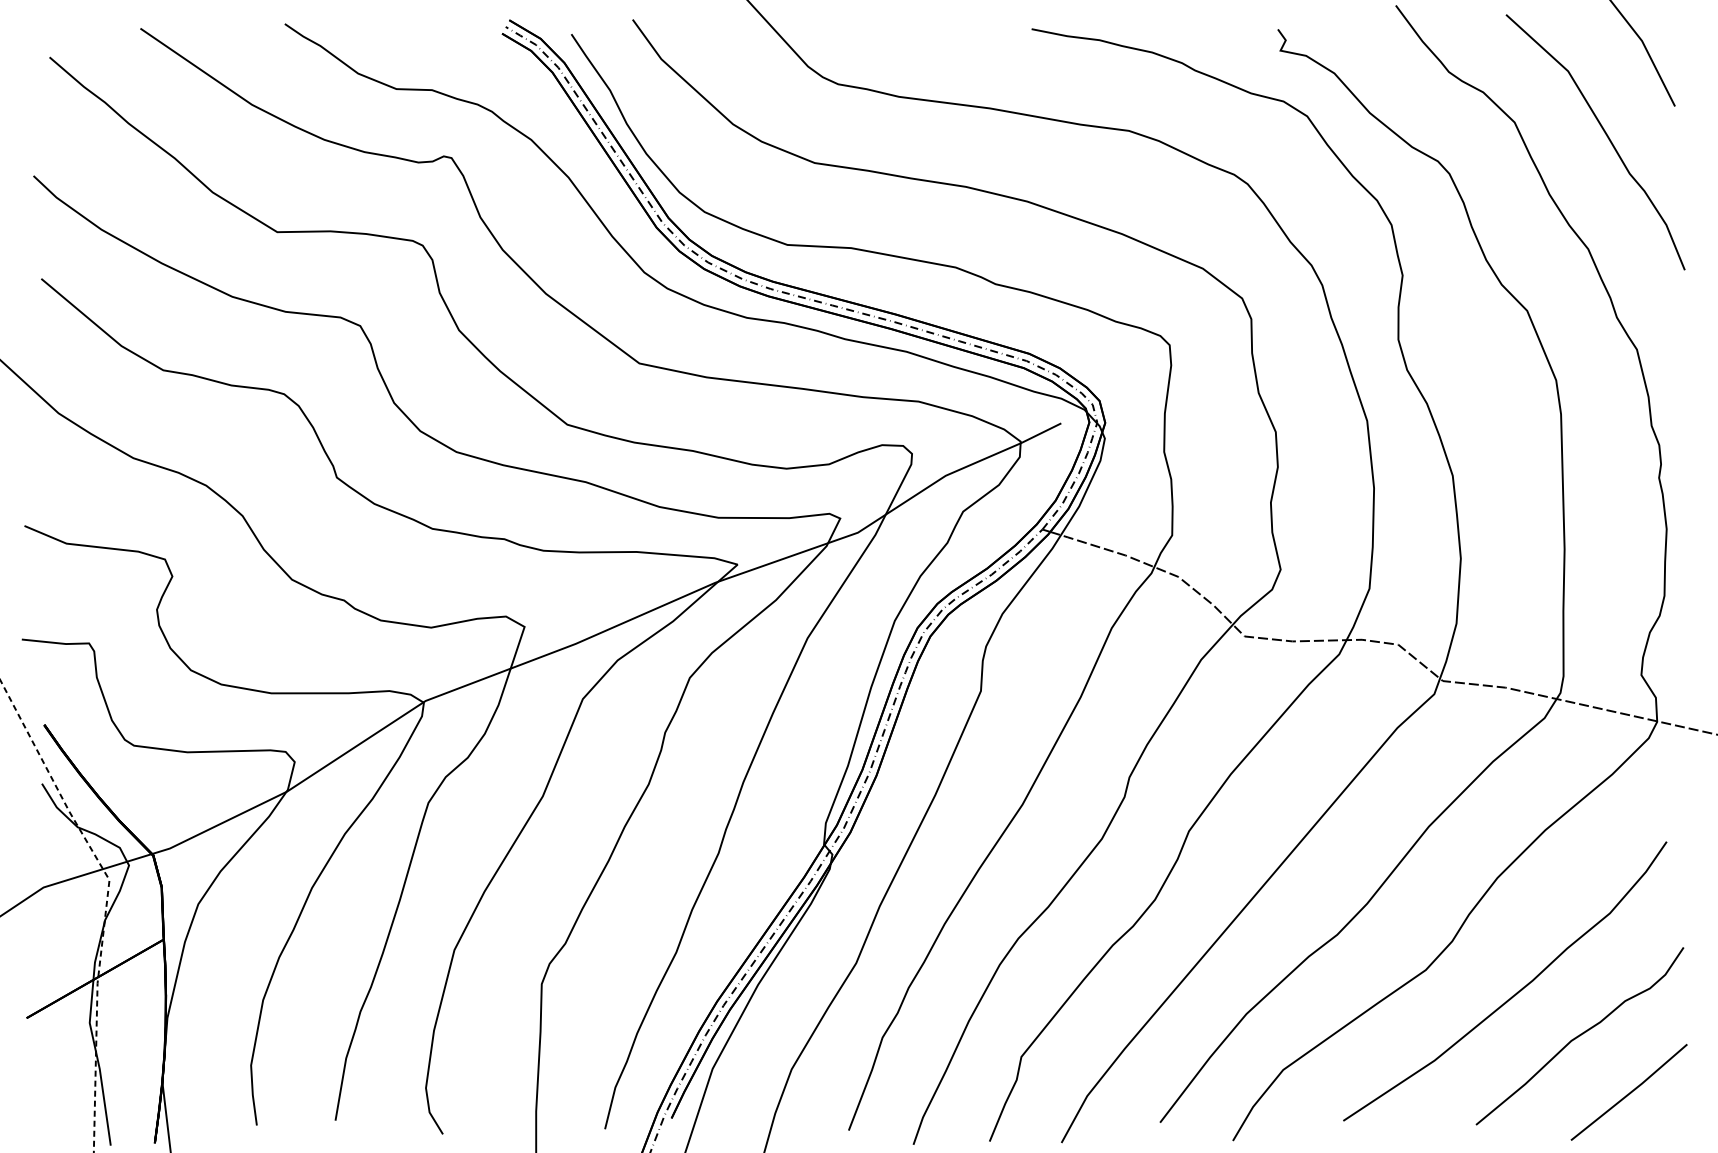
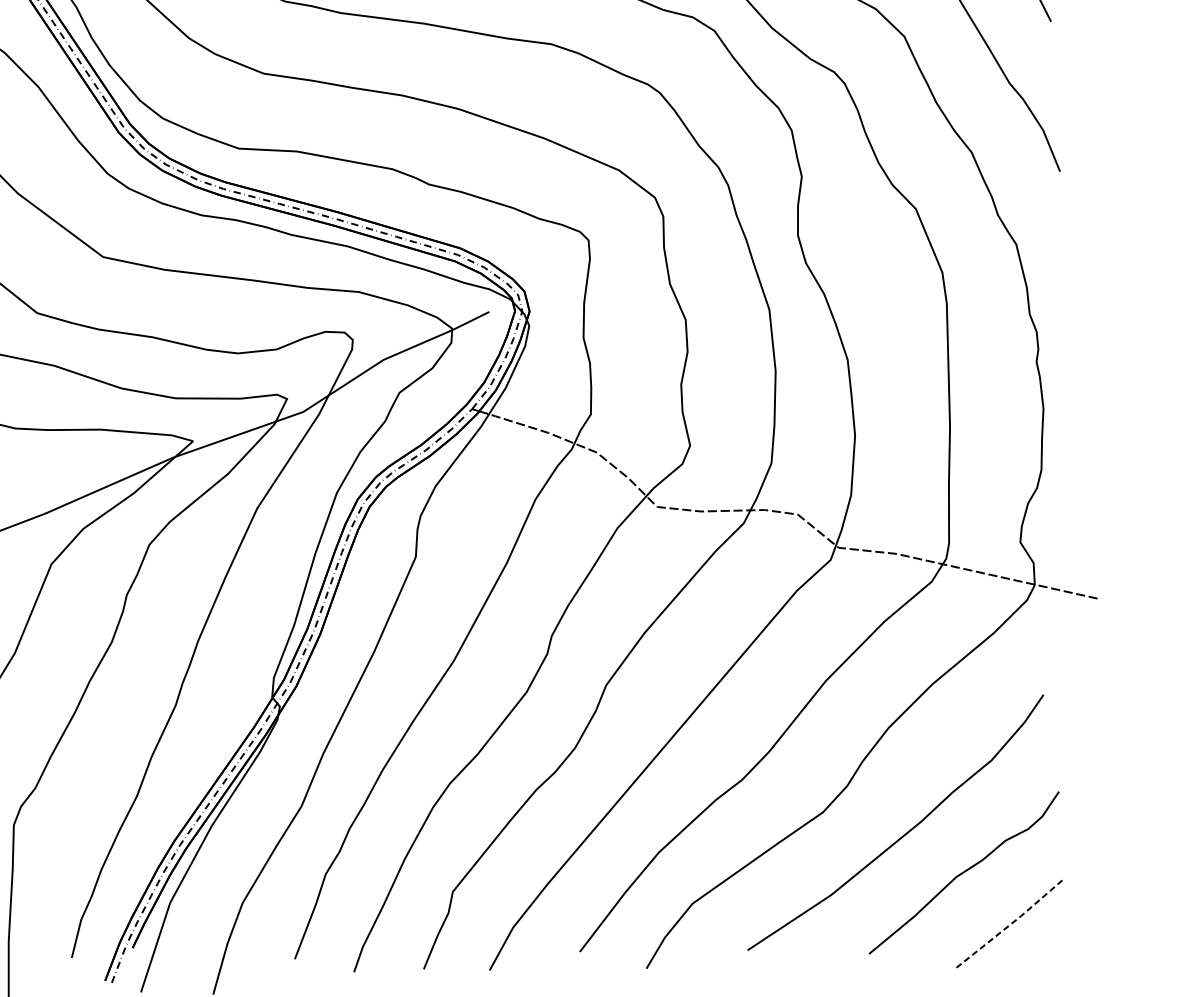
line: (1630, 1092) -> (1010, 924), solid -> dashed

